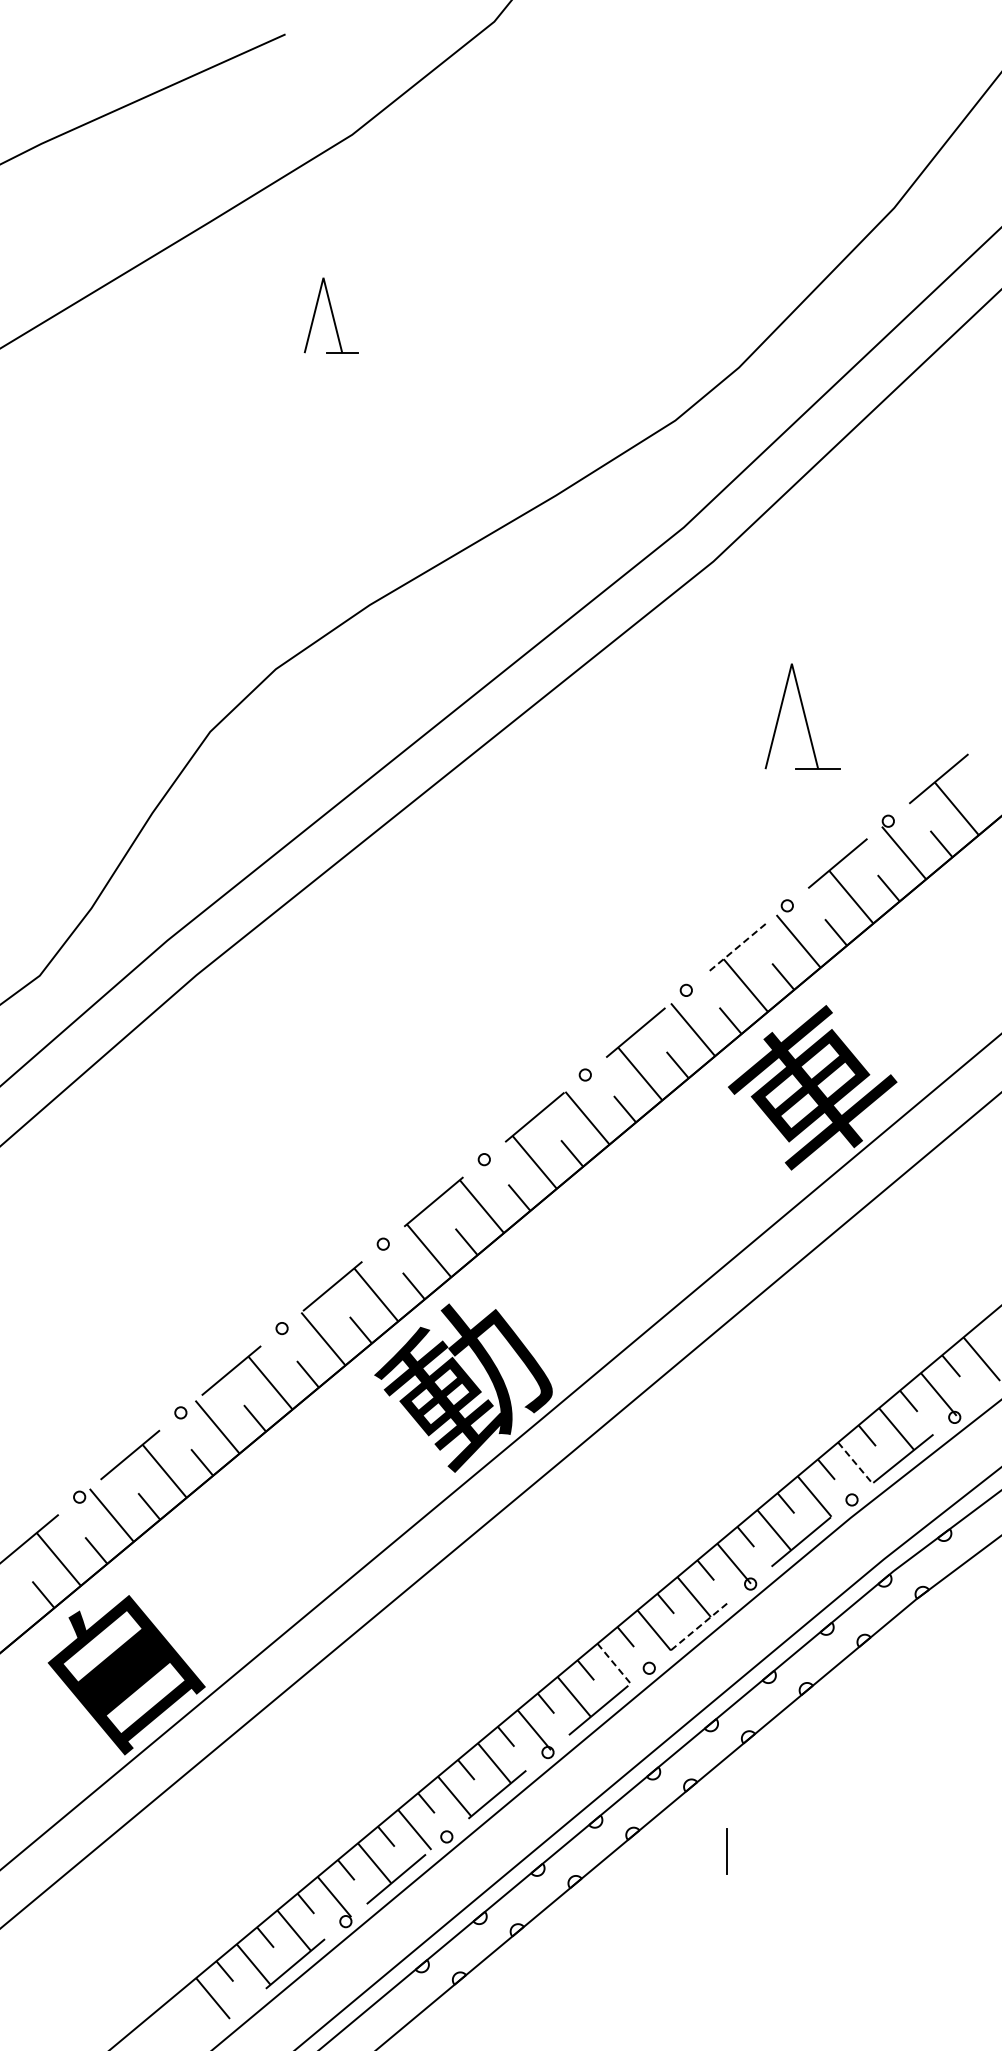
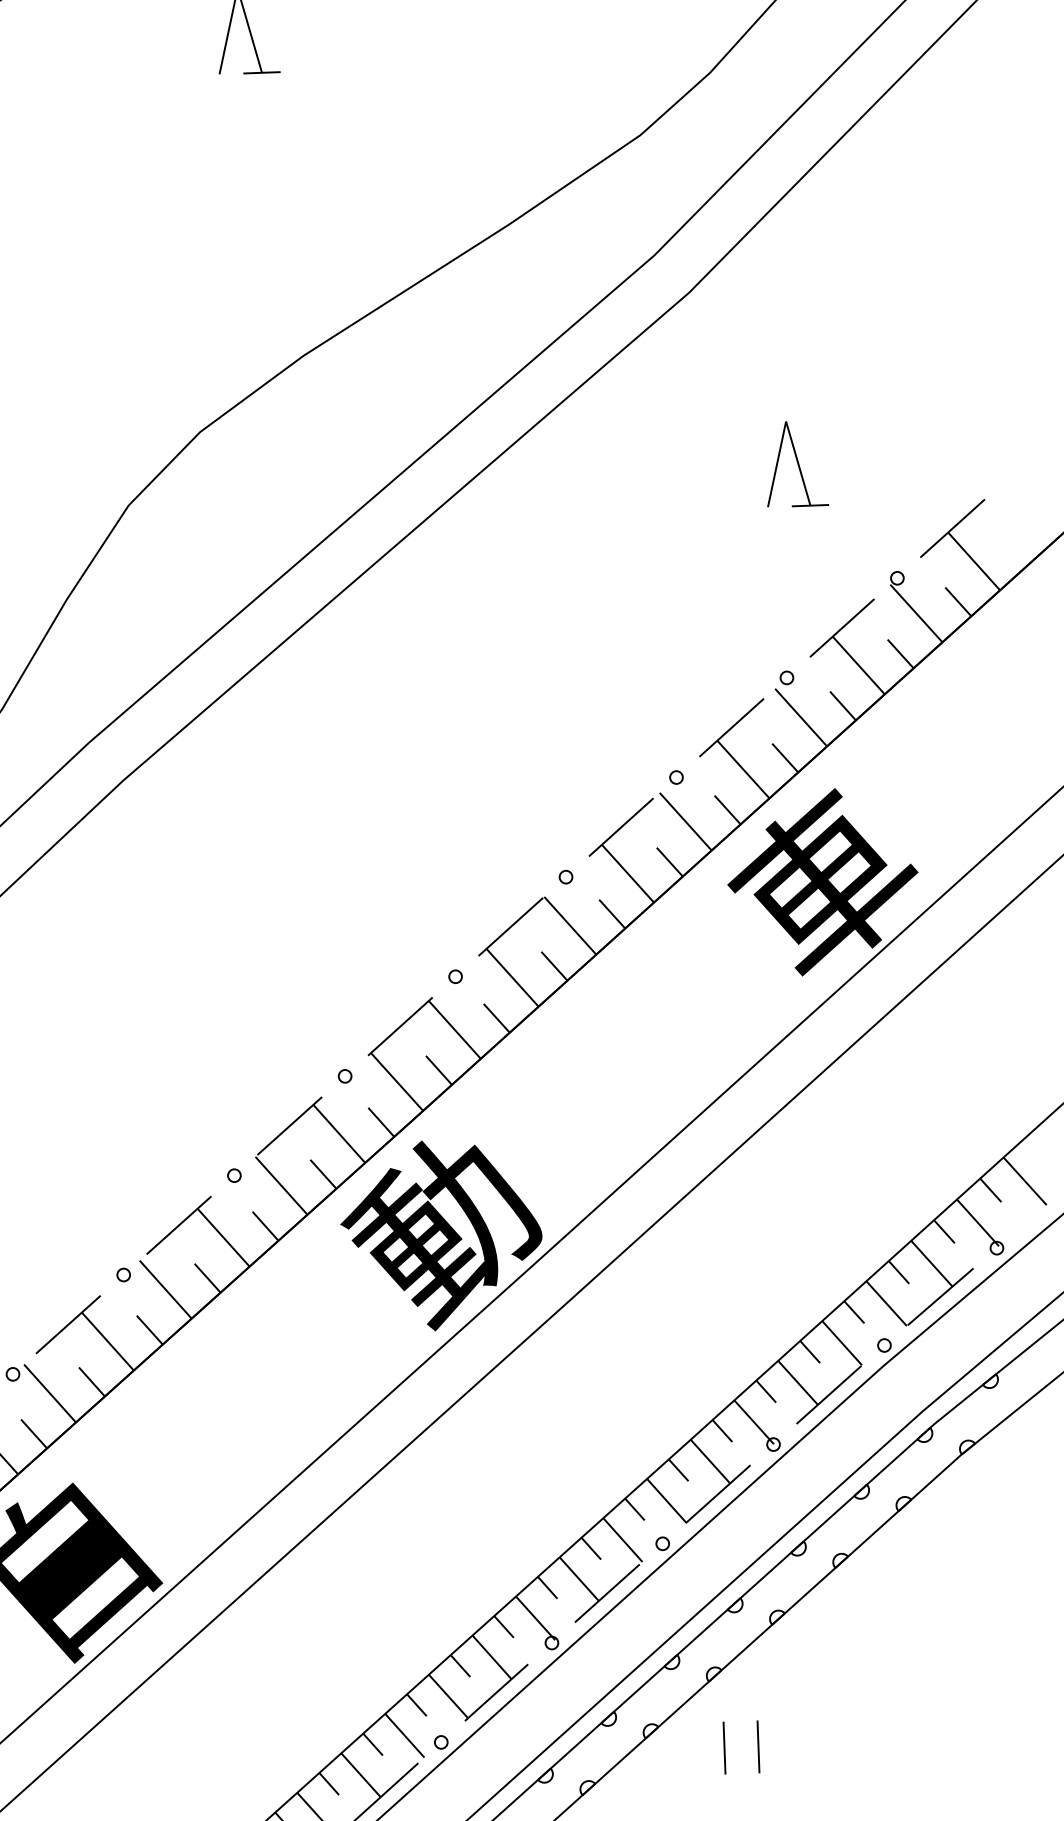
part: (802, 716) -> (796, 463), size x0.71
line: (736, 948) -> (731, 728), dashed -> solid
line: (855, 1463) -> (886, 1304), dashed -> solid
line: (699, 1626) -> (717, 1494), dashed -> solid
line: (614, 1664) -> (623, 1540), dashed -> solid
line: (697, 1850) -> (724, 1747), added

